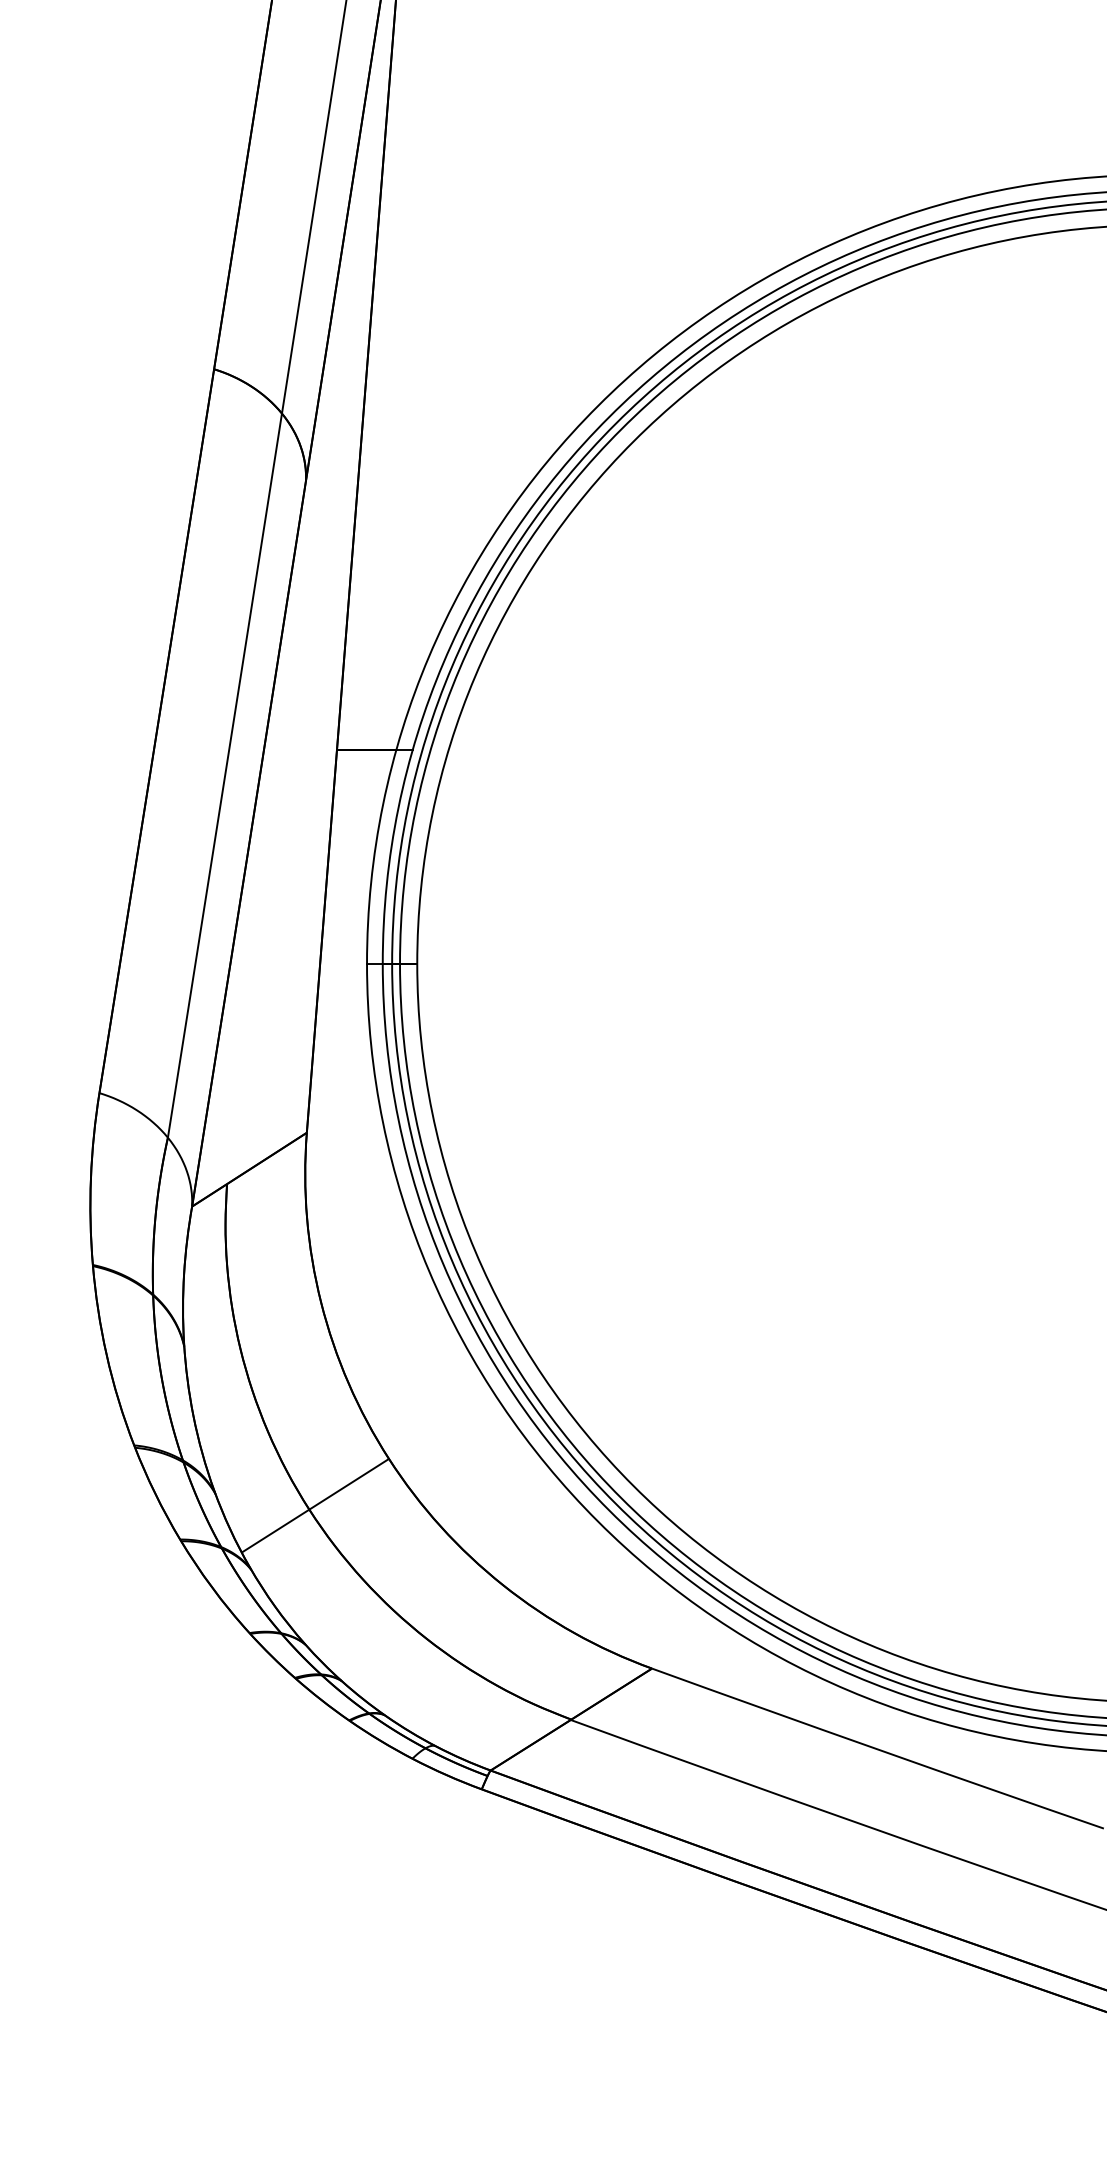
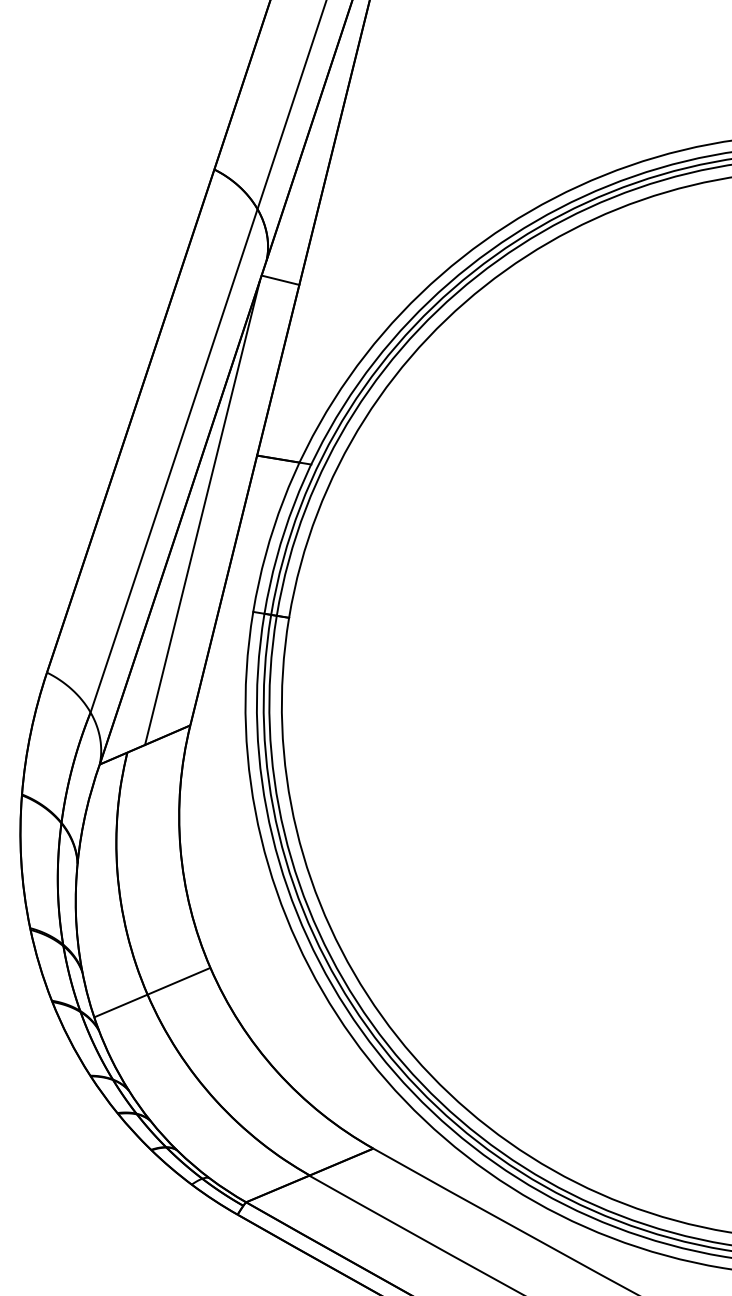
line: (329, 505) -> (280, 280), added
line: (275, 840) -> (202, 513), added

